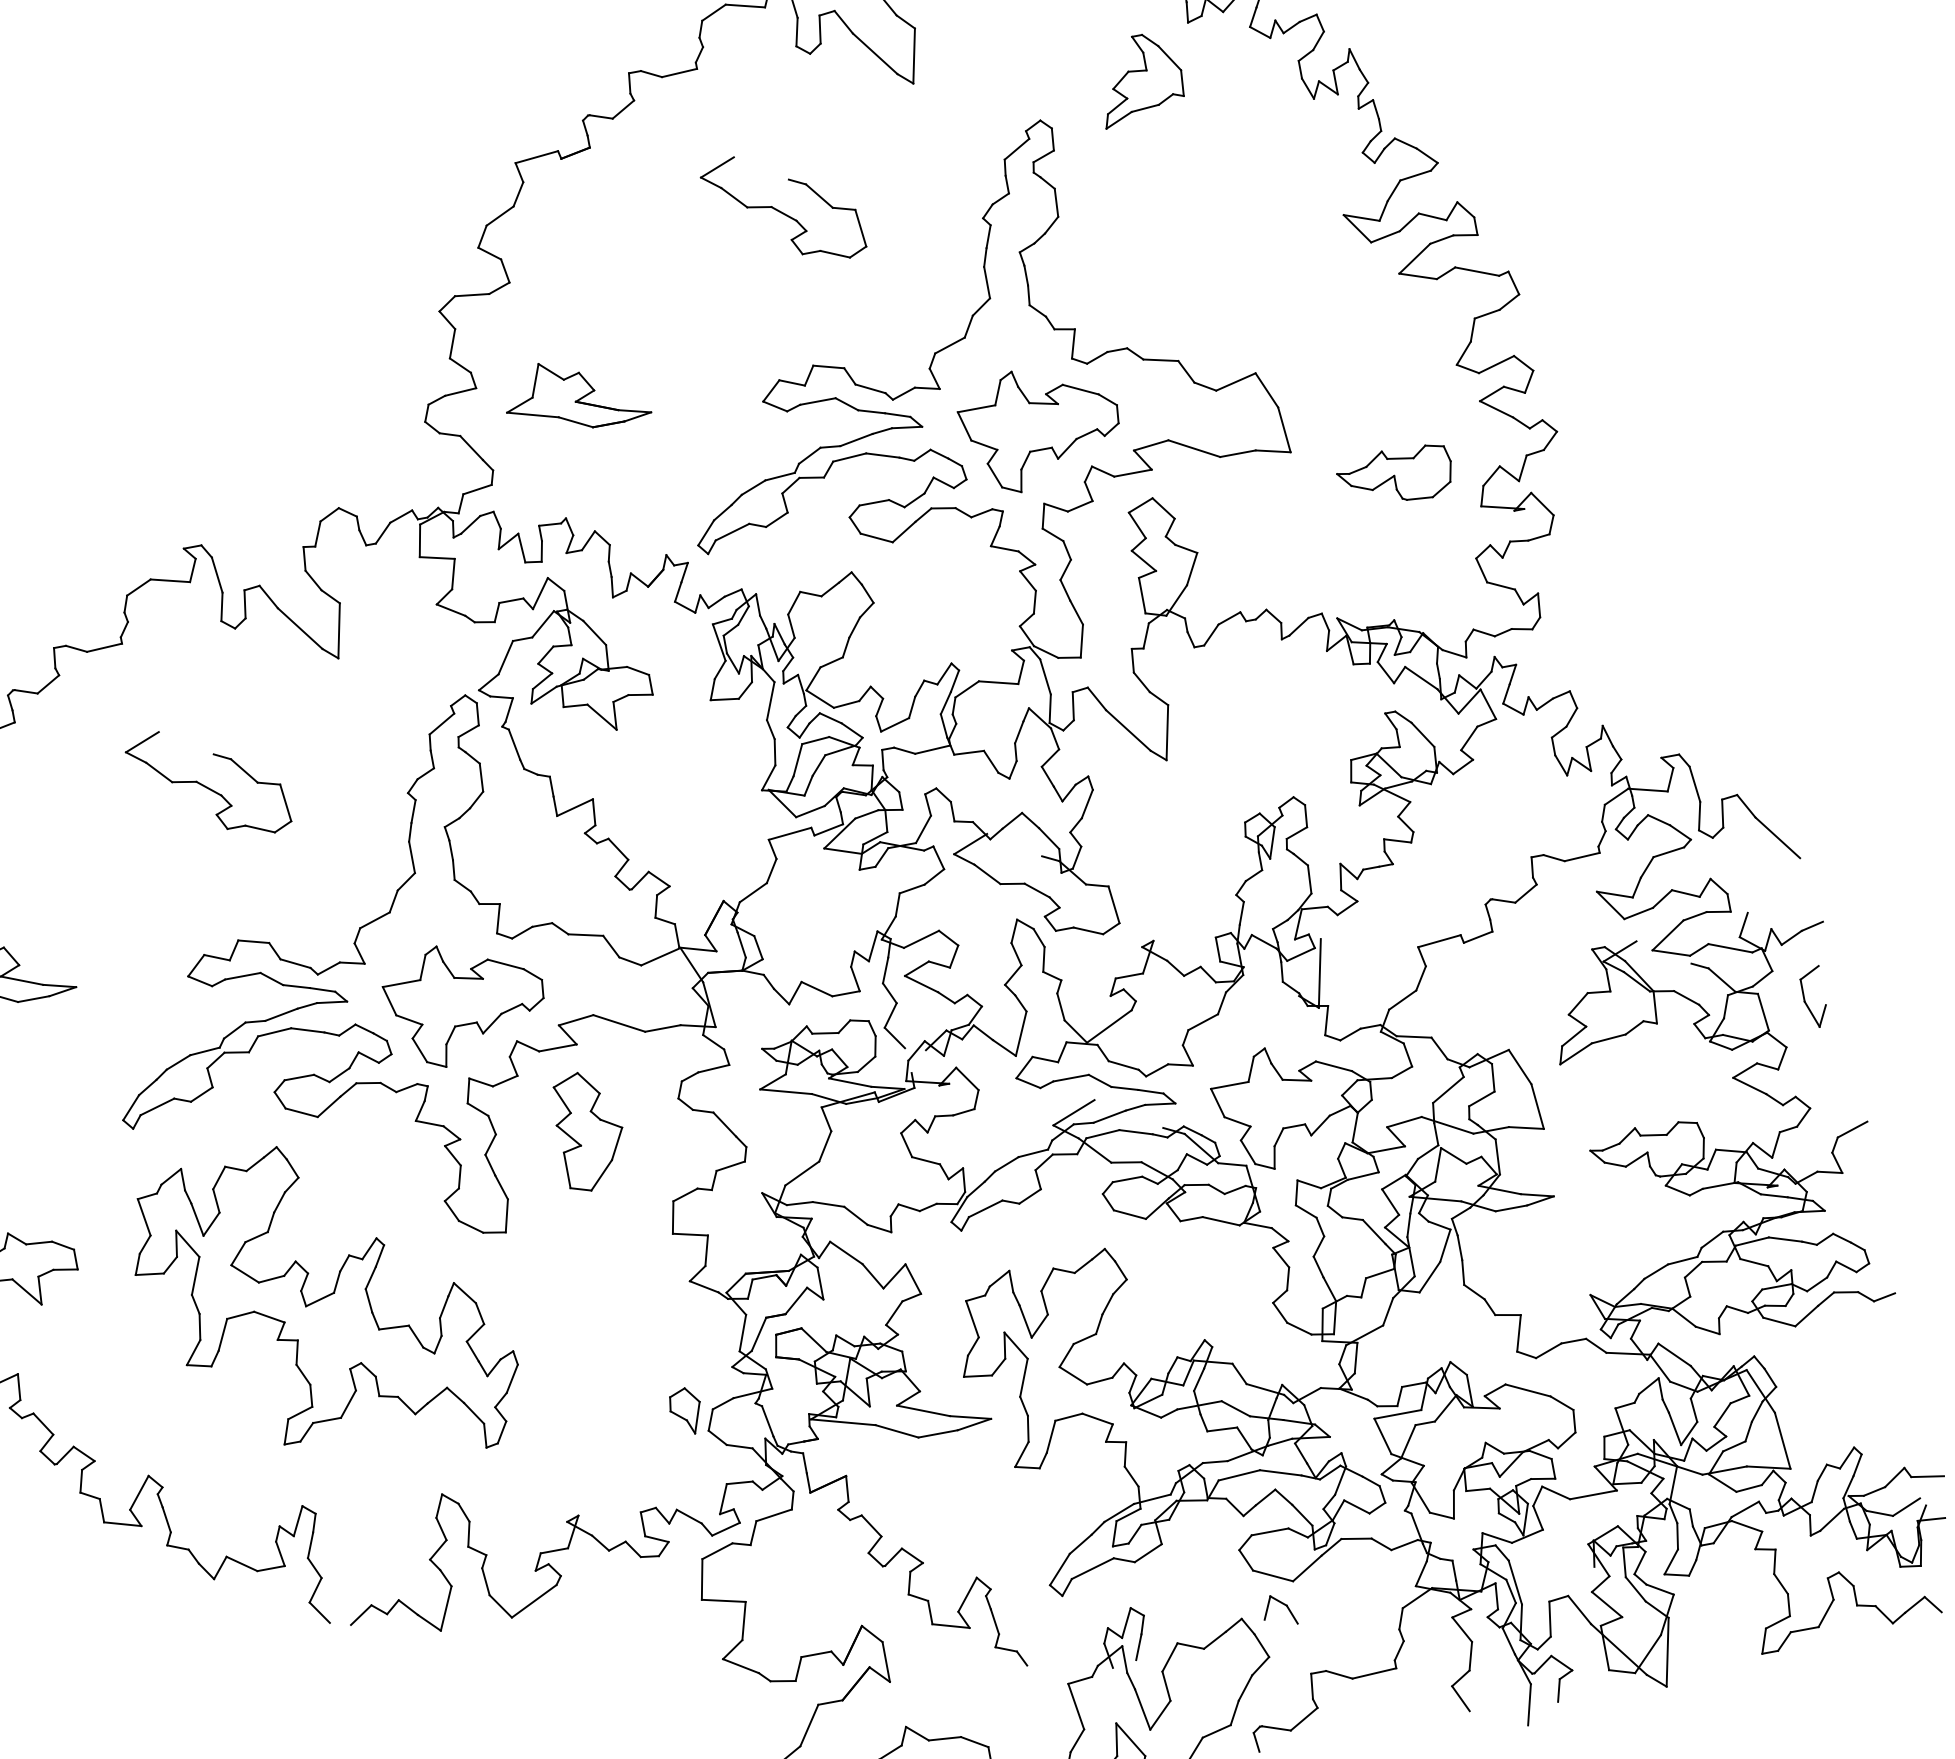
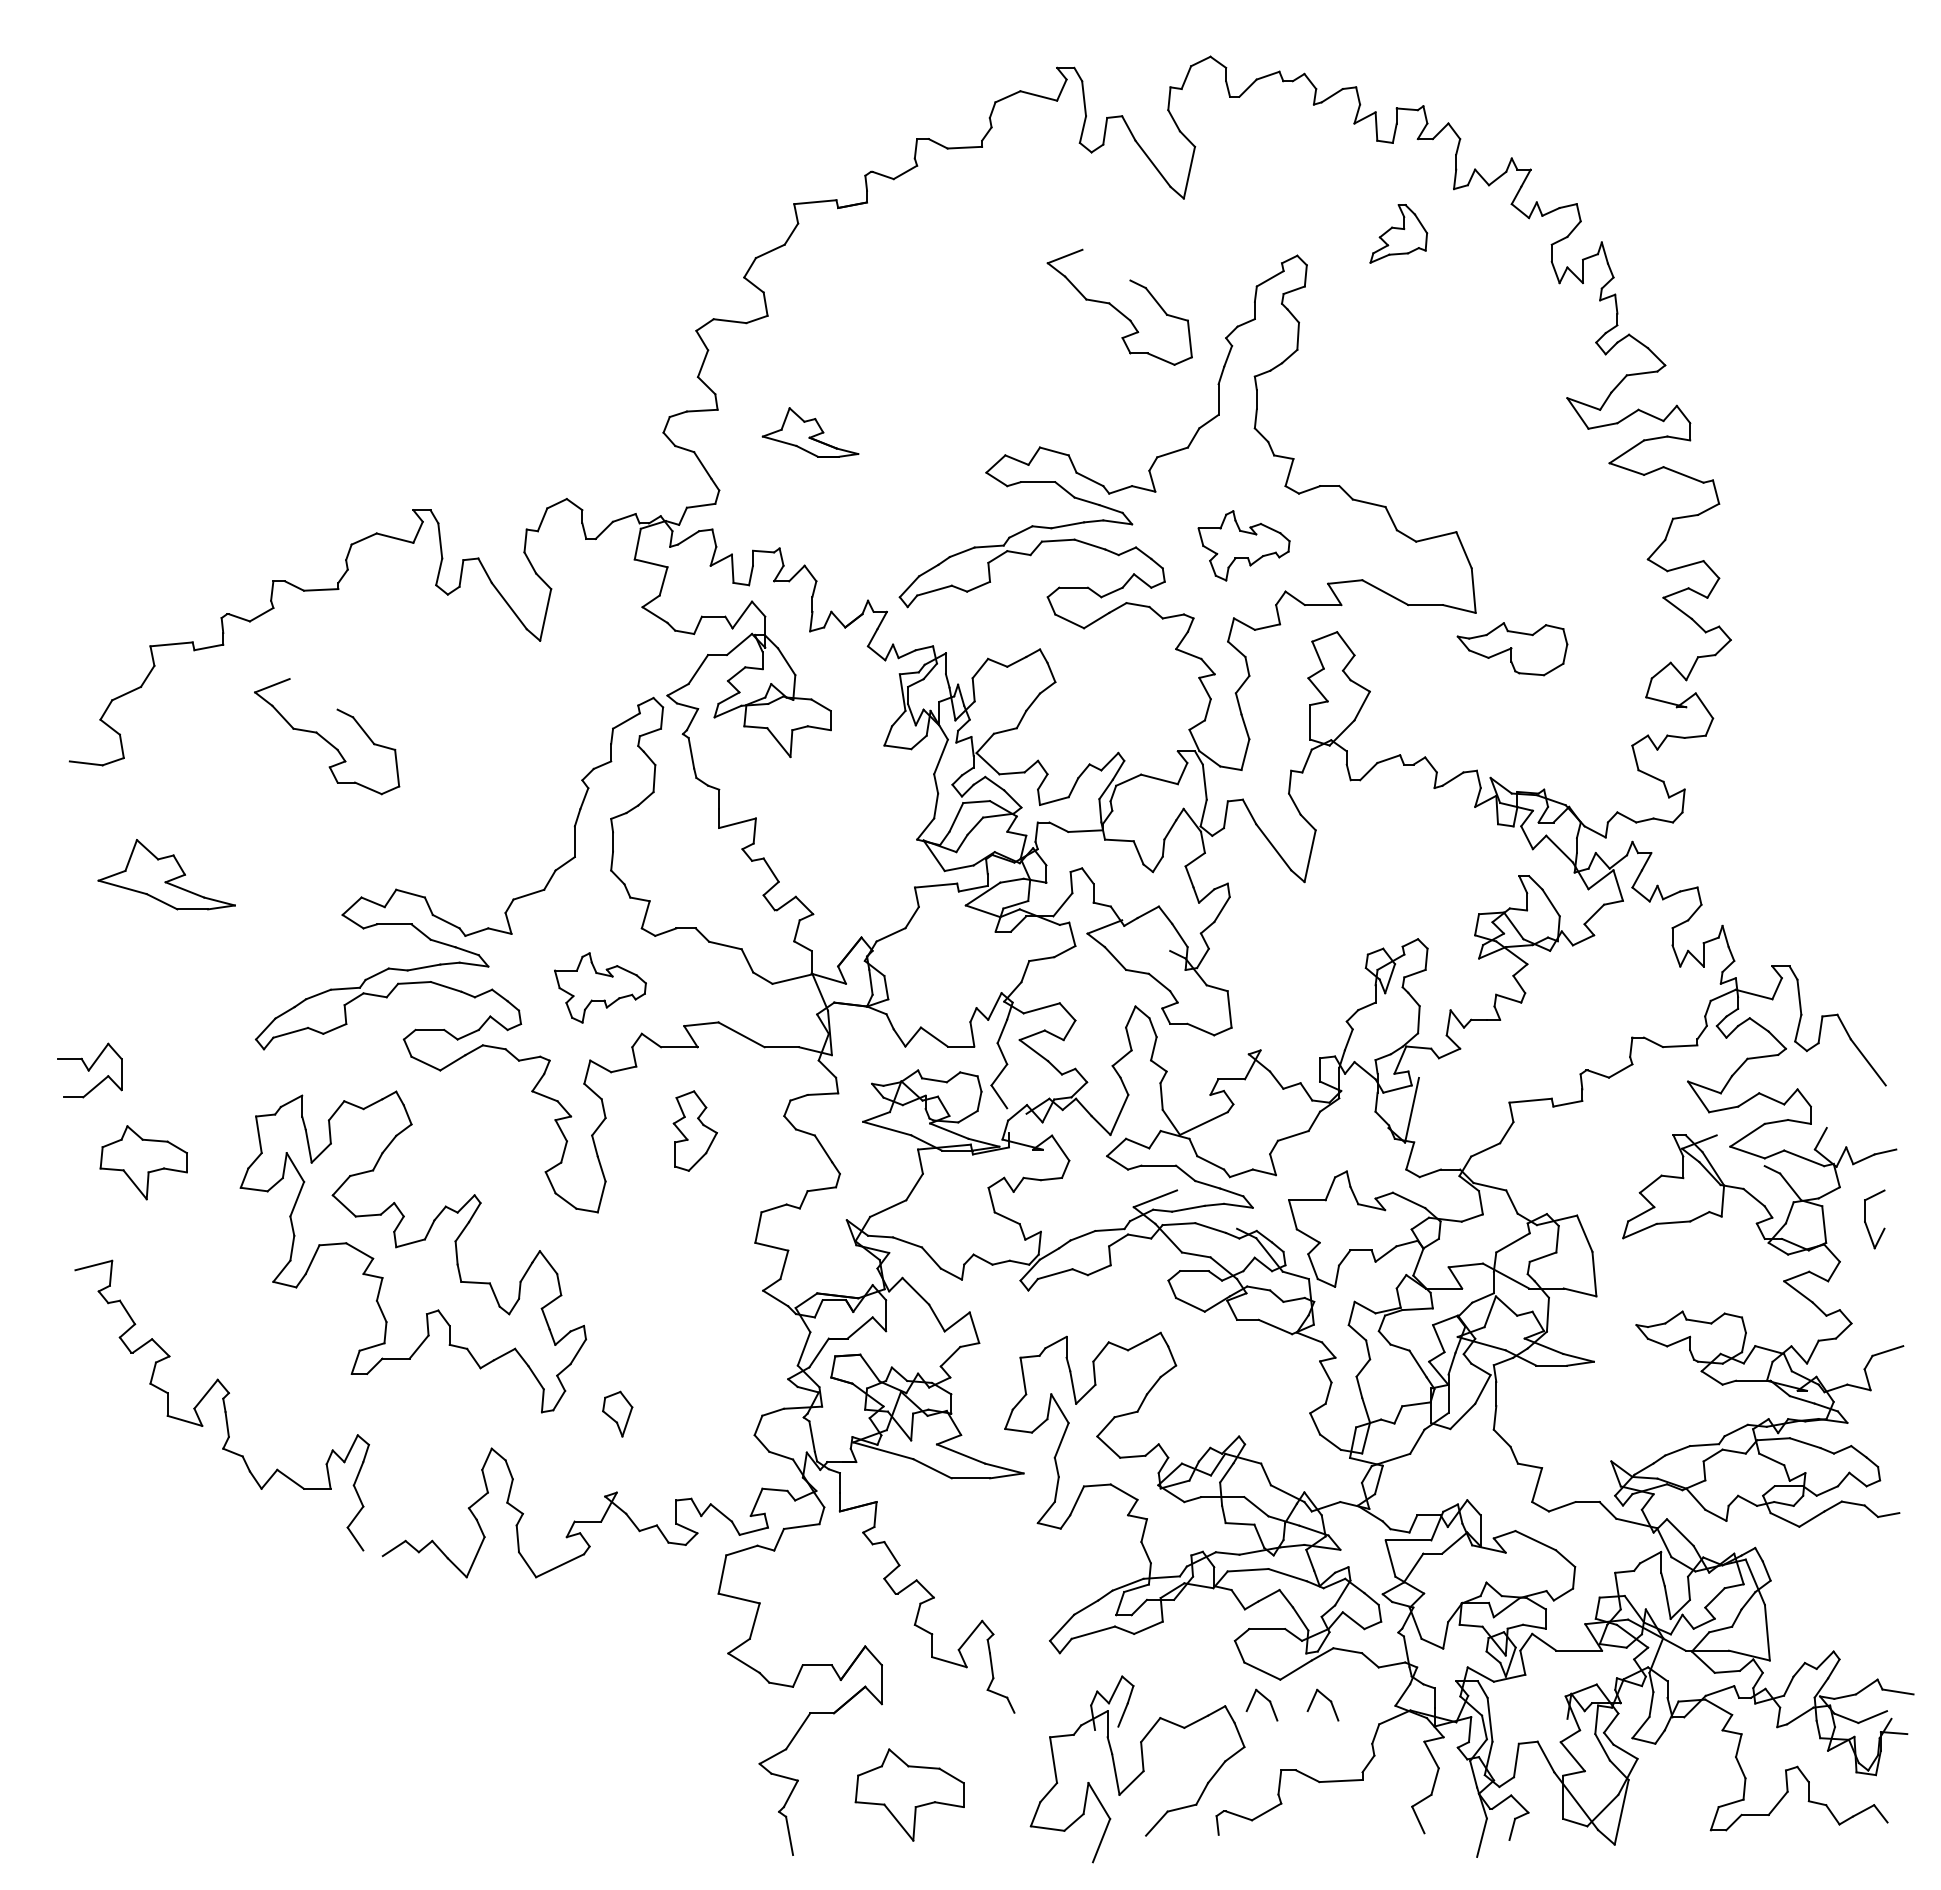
part: (1139, 78) -> (1398, 233), size x0.7
part: (782, 208) -> (1119, 306), moved
part: (575, 393) -> (810, 432), size x0.7
part: (1040, 427) -> (1243, 545), size x0.6
part: (1395, 476) -> (1512, 649), moved
part: (208, 783) -> (327, 736), moved
part: (465, 1001) -> (600, 987), size x0.6
part: (590, 1130) -> (695, 1130), size x0.7
part: (685, 1410) -> (617, 1413), moved
part: (1342, 1591) -> (1325, 1698), added

